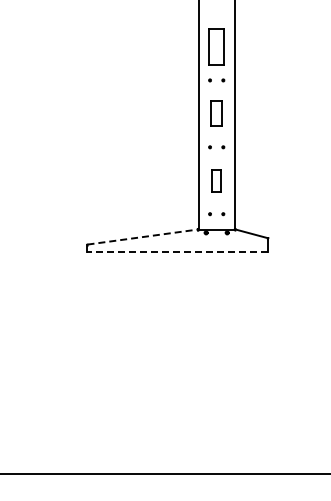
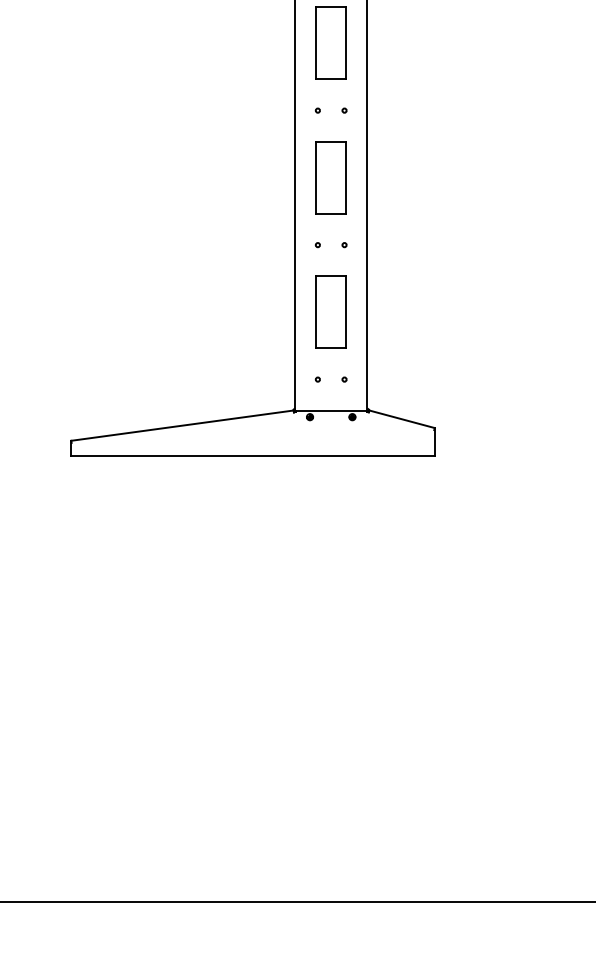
part: (216, 113) -> (330, 177), size x1.43
part: (216, 180) -> (330, 311), size x1.67
line: (142, 237) -> (181, 426), dashed -> solid
line: (177, 252) -> (252, 456), dashed -> solid

